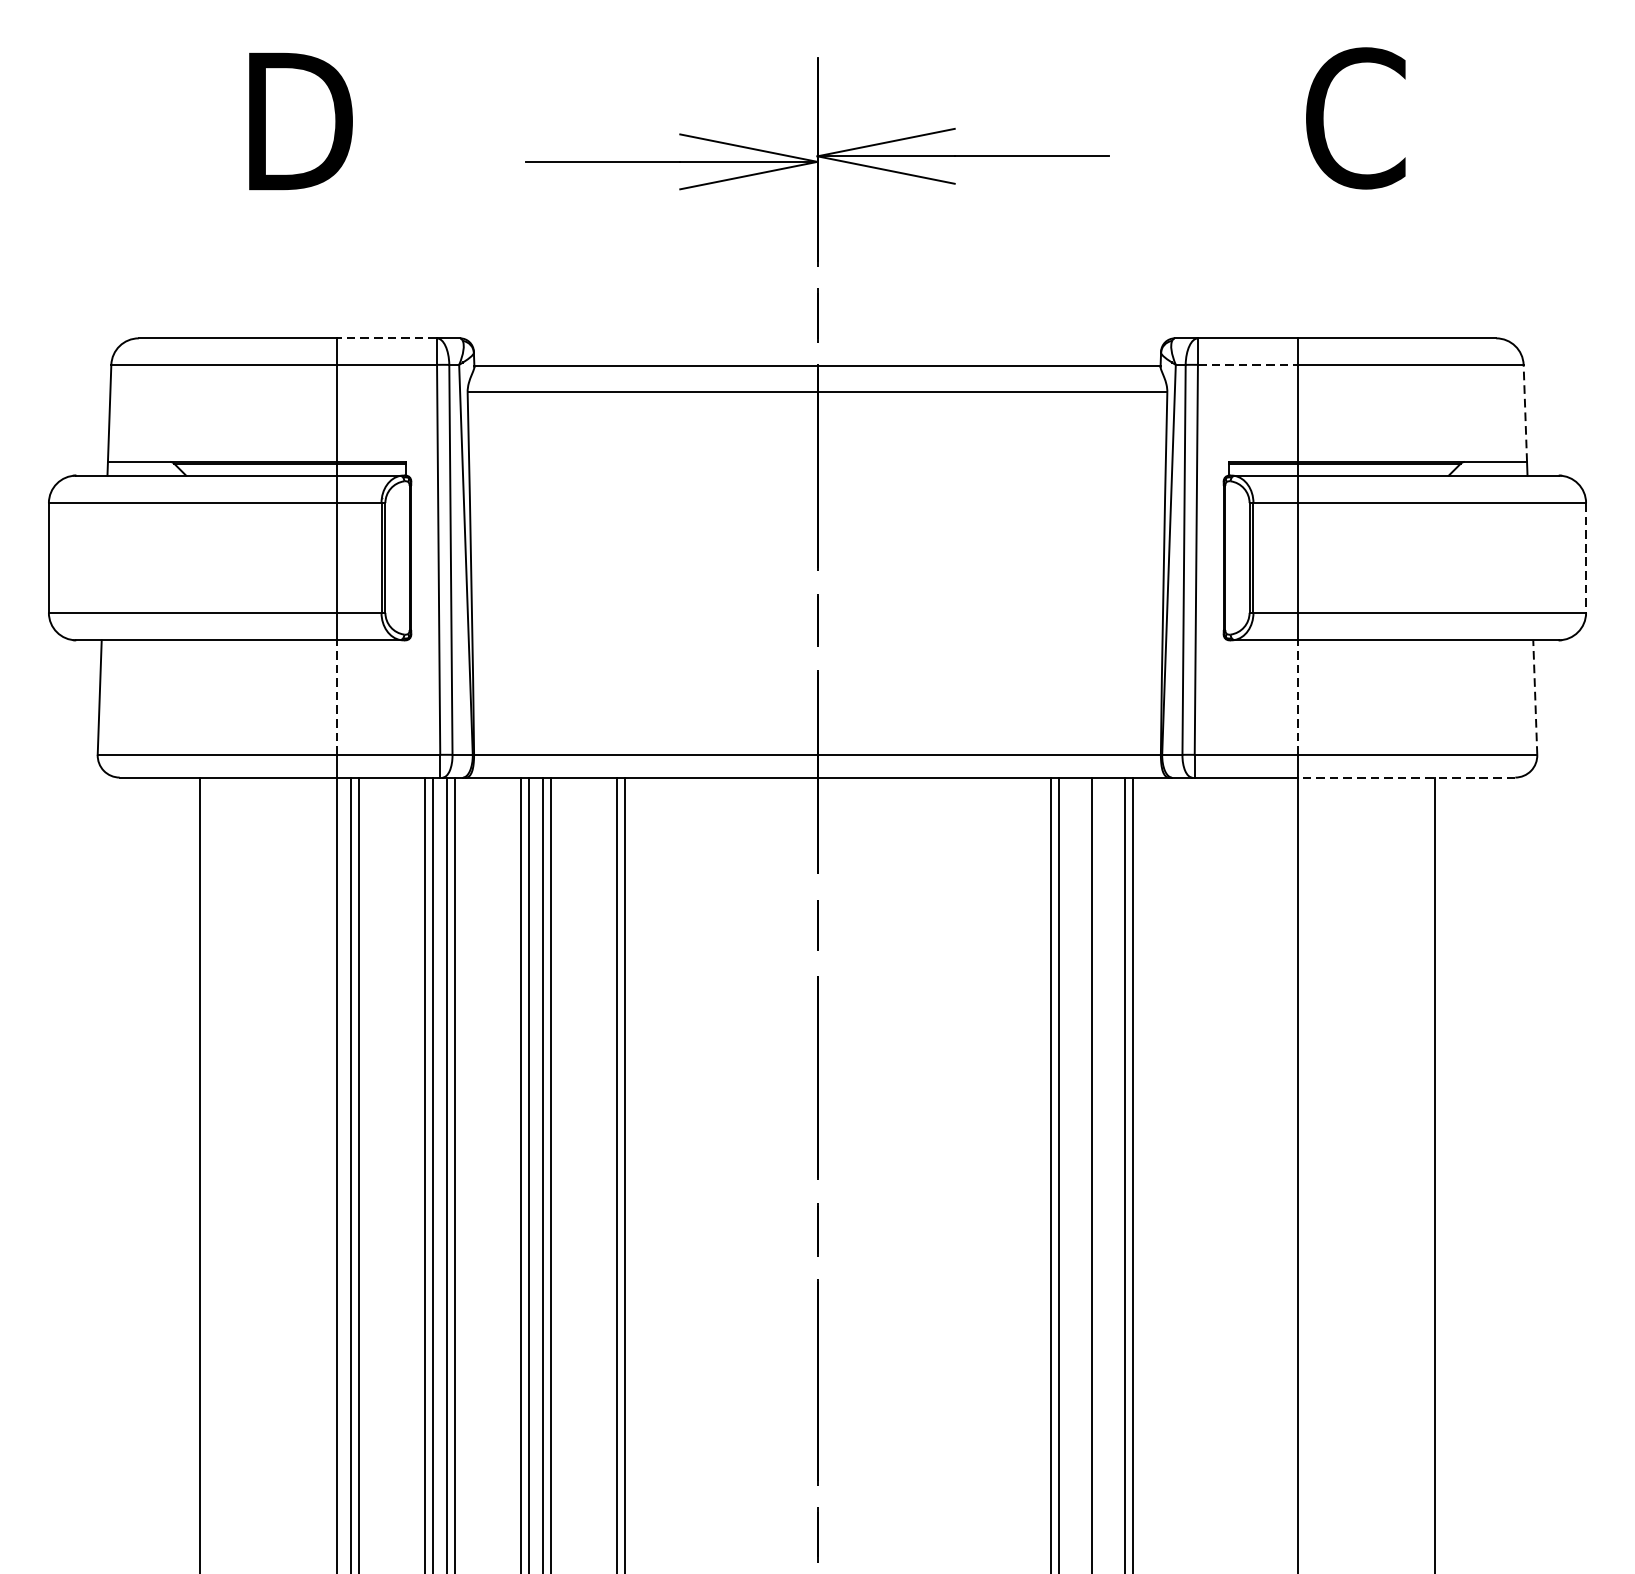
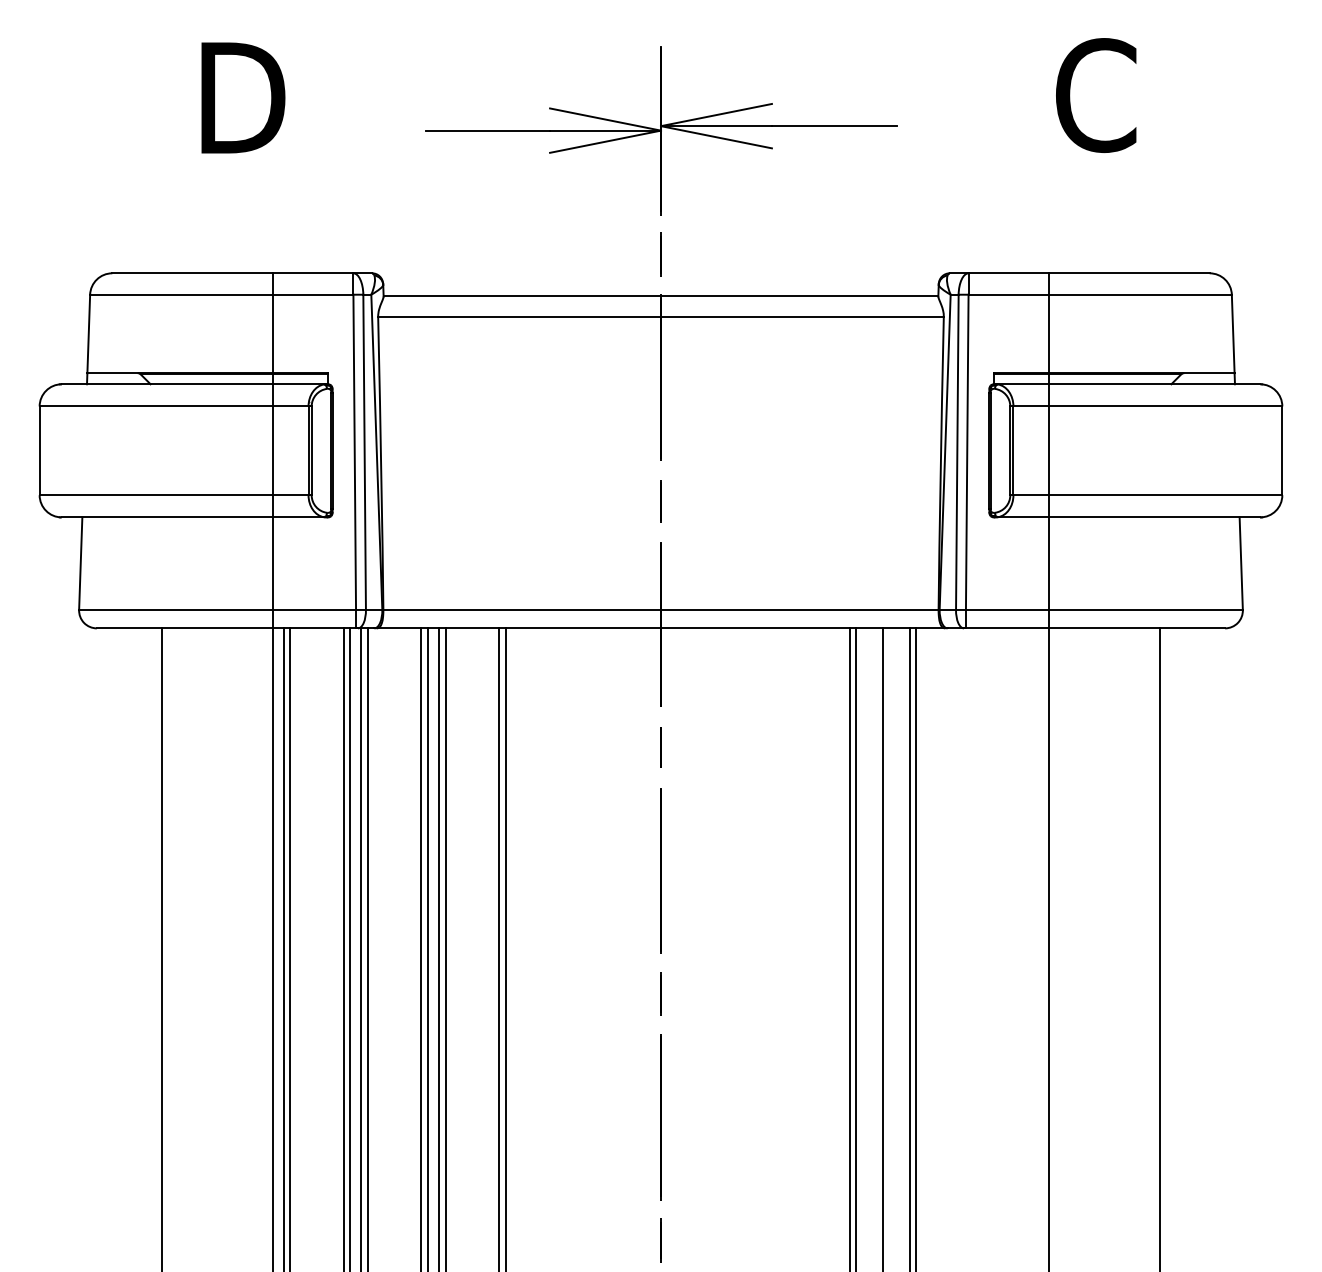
line: (386, 338) -> (312, 273), dashed -> solid
line: (1248, 364) -> (1009, 294), dashed -> solid
line: (1525, 412) -> (1233, 333), dashed -> solid
line: (1586, 558) -> (1282, 451), dashed -> solid
line: (336, 697) -> (272, 563), dashed -> solid
line: (1298, 697) -> (1049, 563), dashed -> solid
line: (1535, 697) -> (1241, 563), dashed -> solid
line: (1406, 777) -> (1137, 628), dashed -> solid

